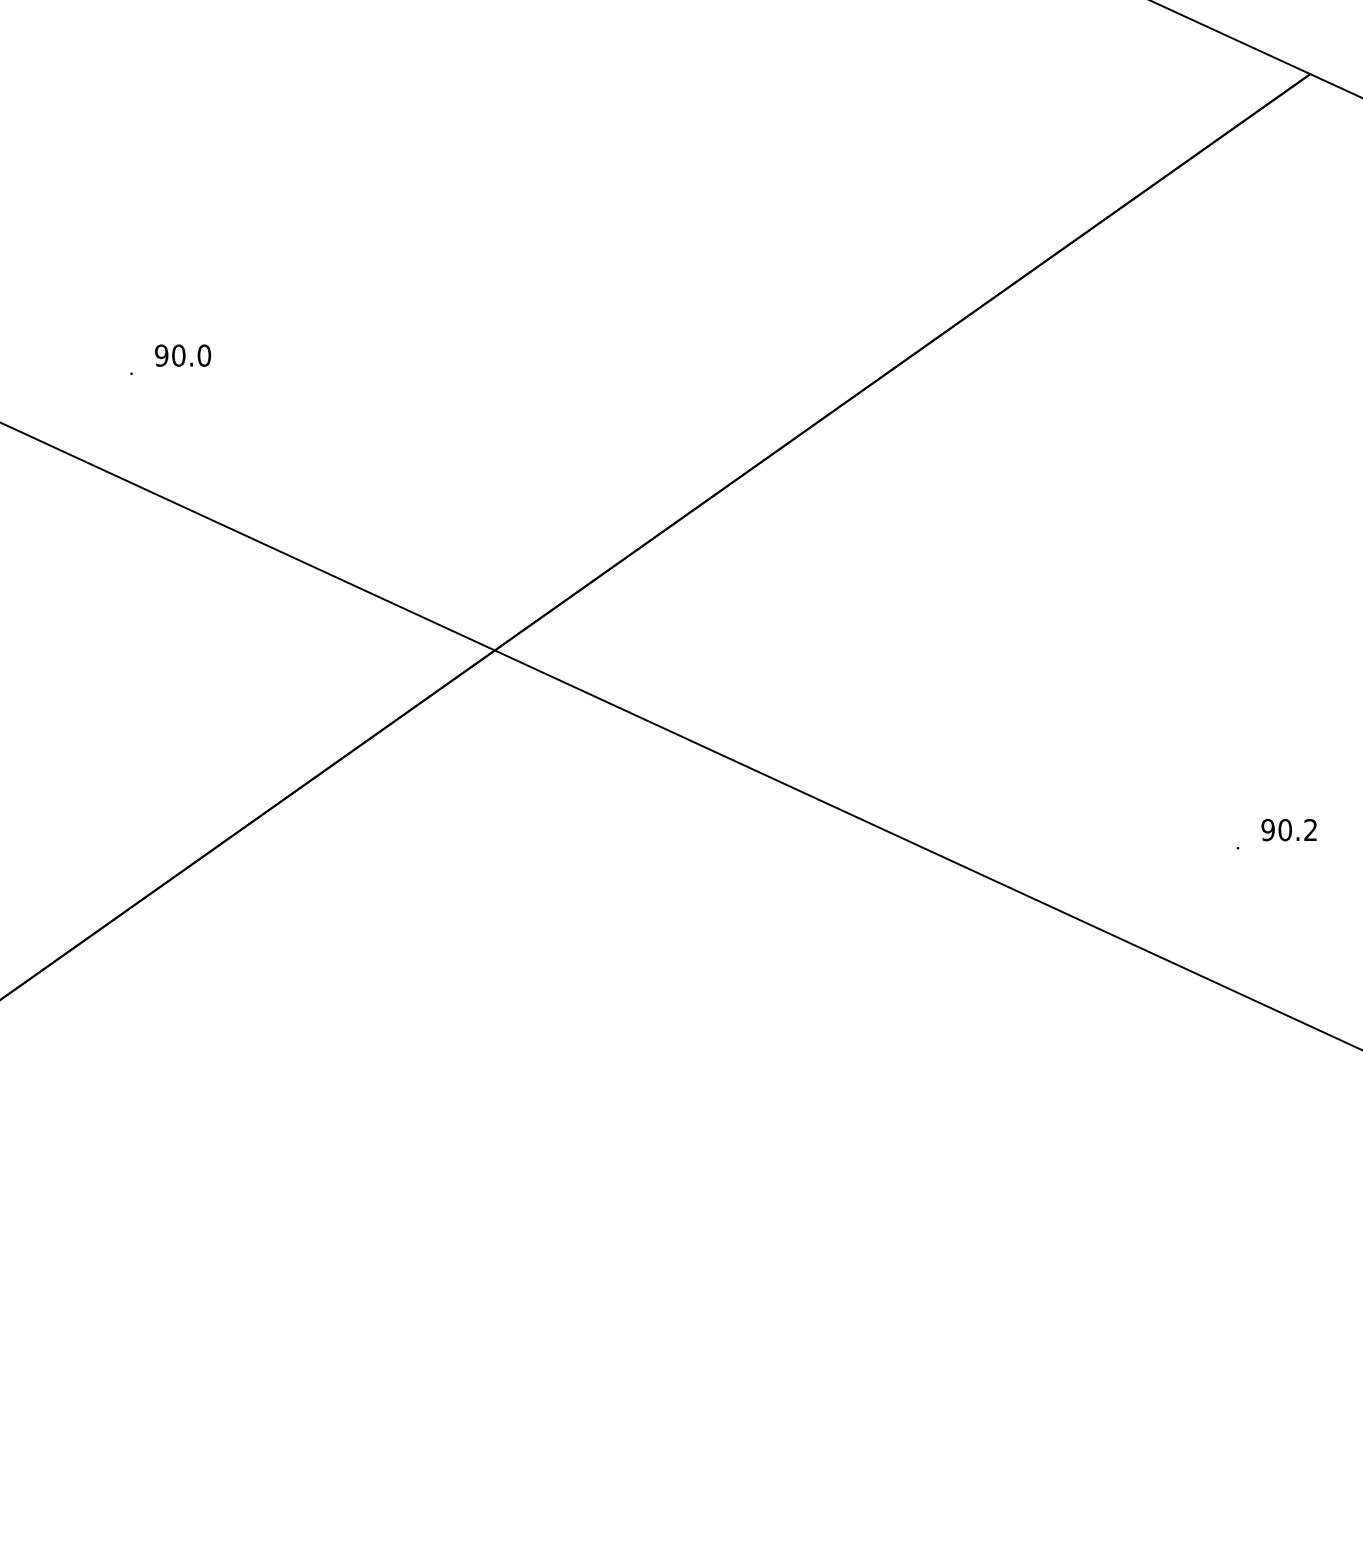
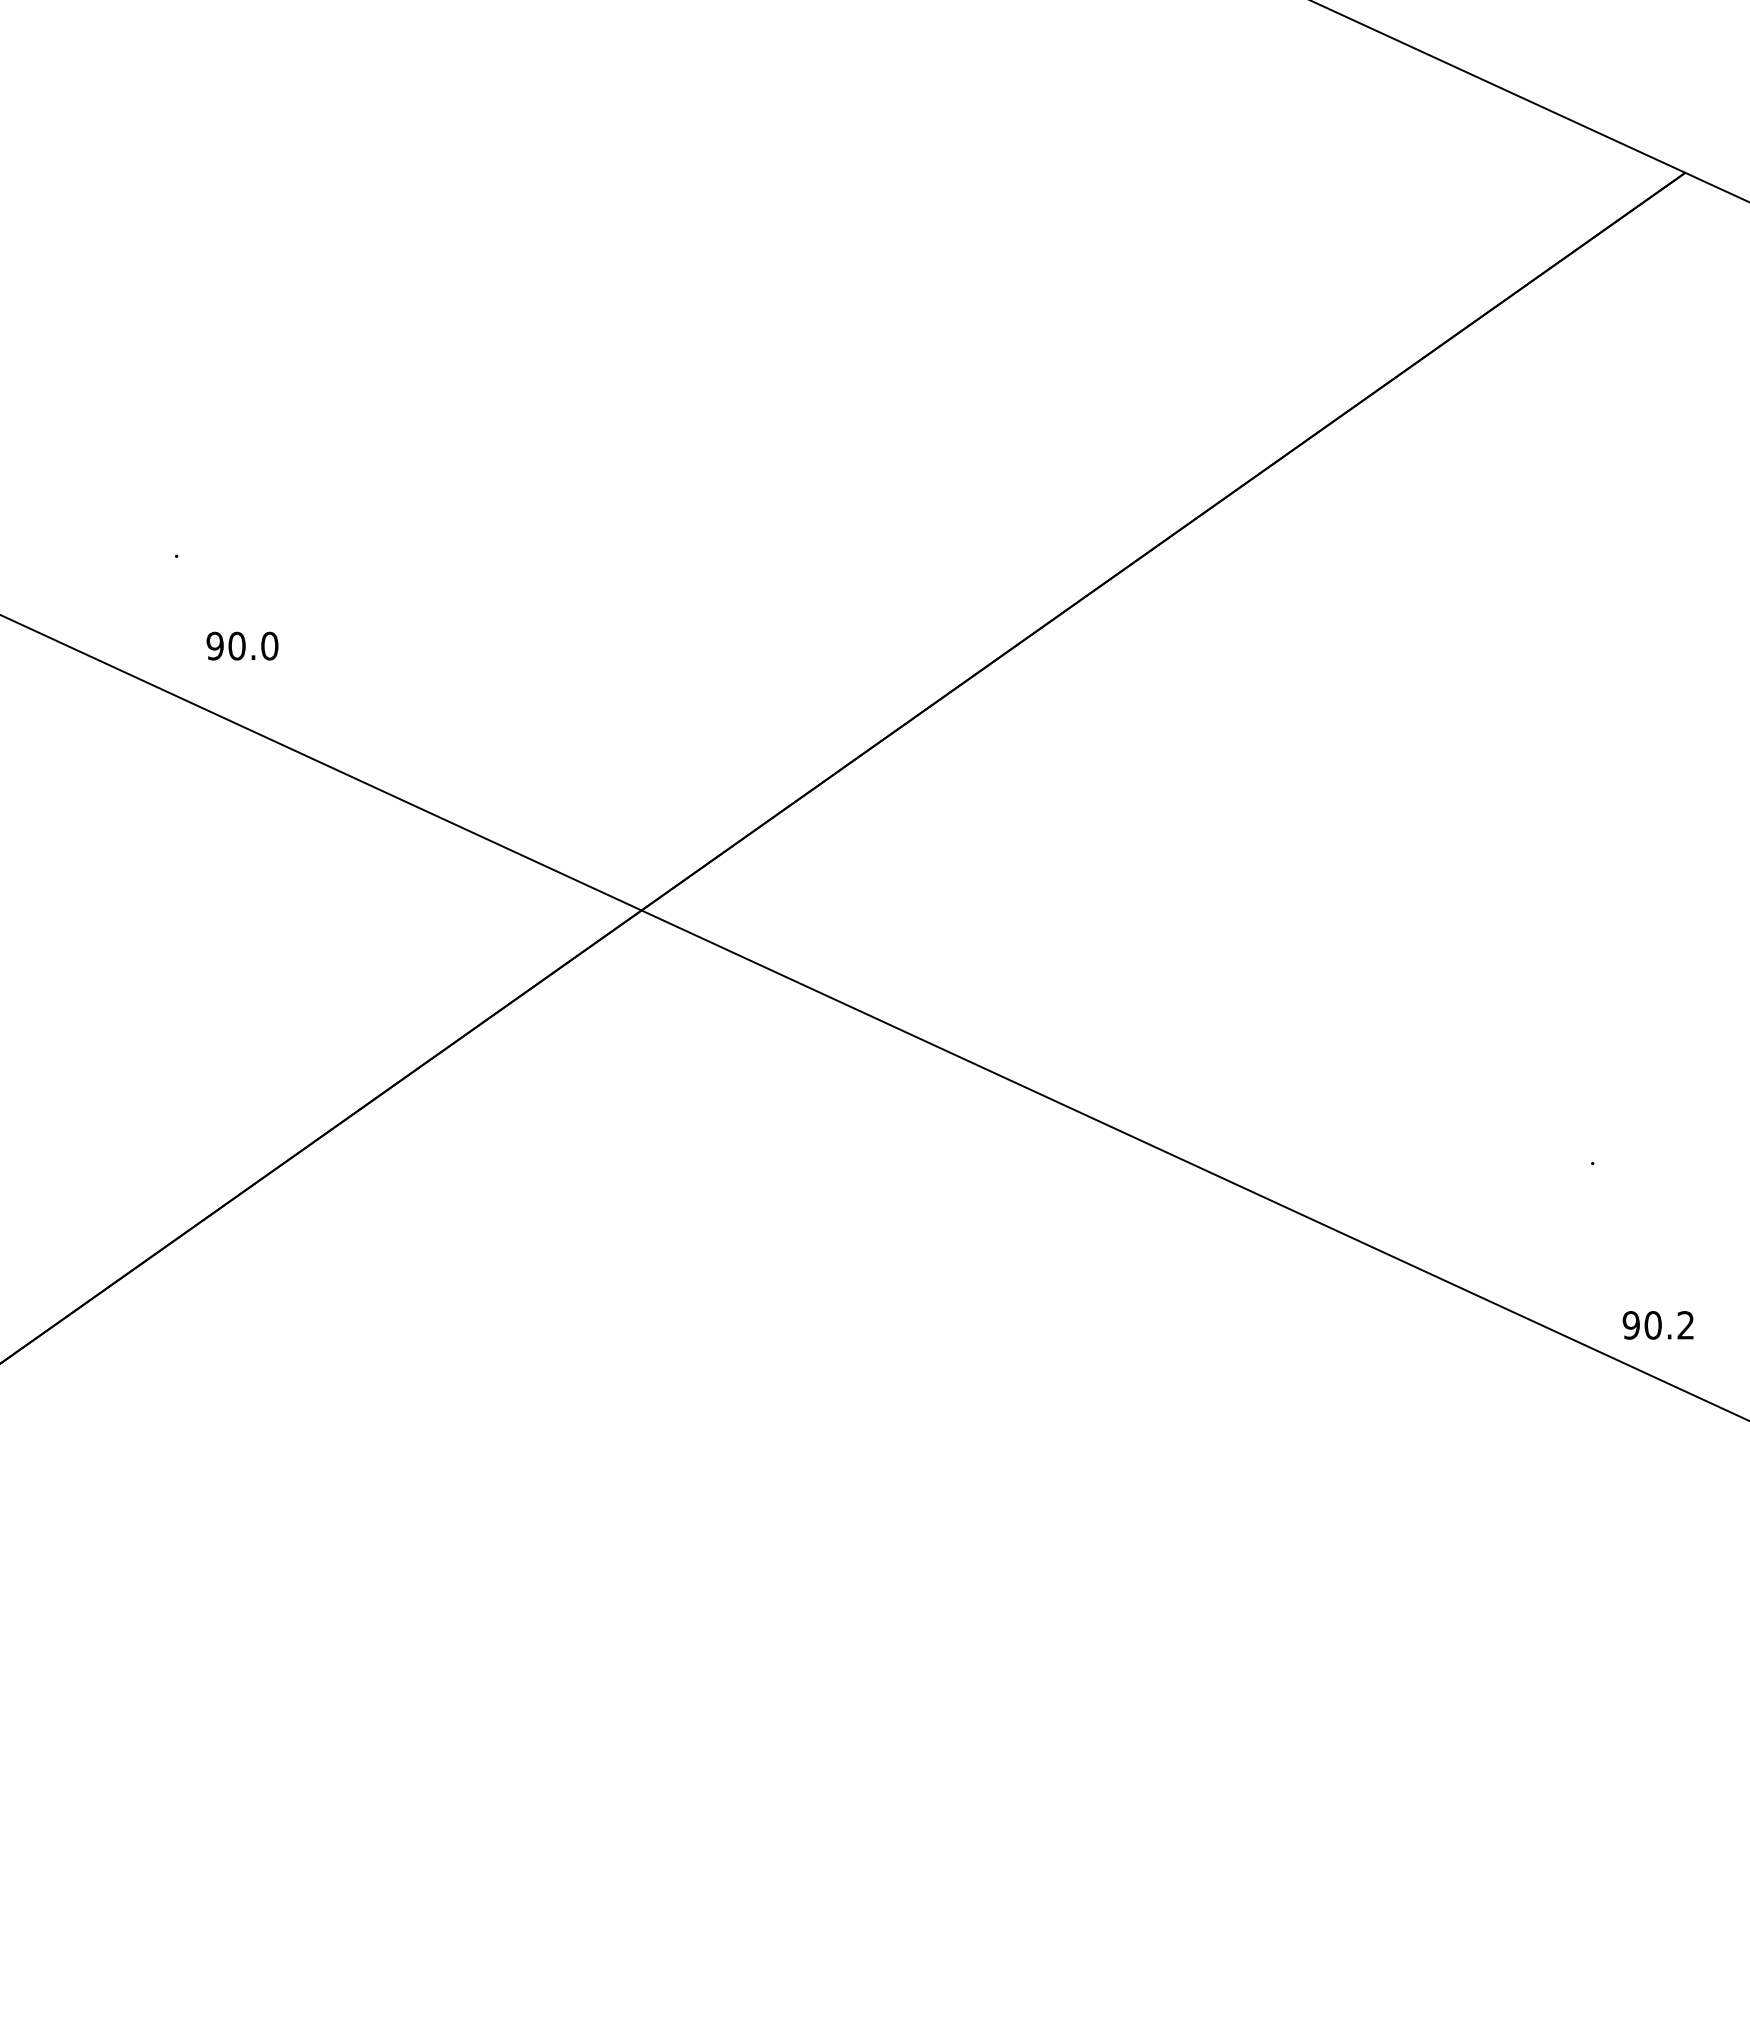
text: (183, 355) -> (242, 645), moved
text: (1288, 830) -> (1657, 1325), moved

